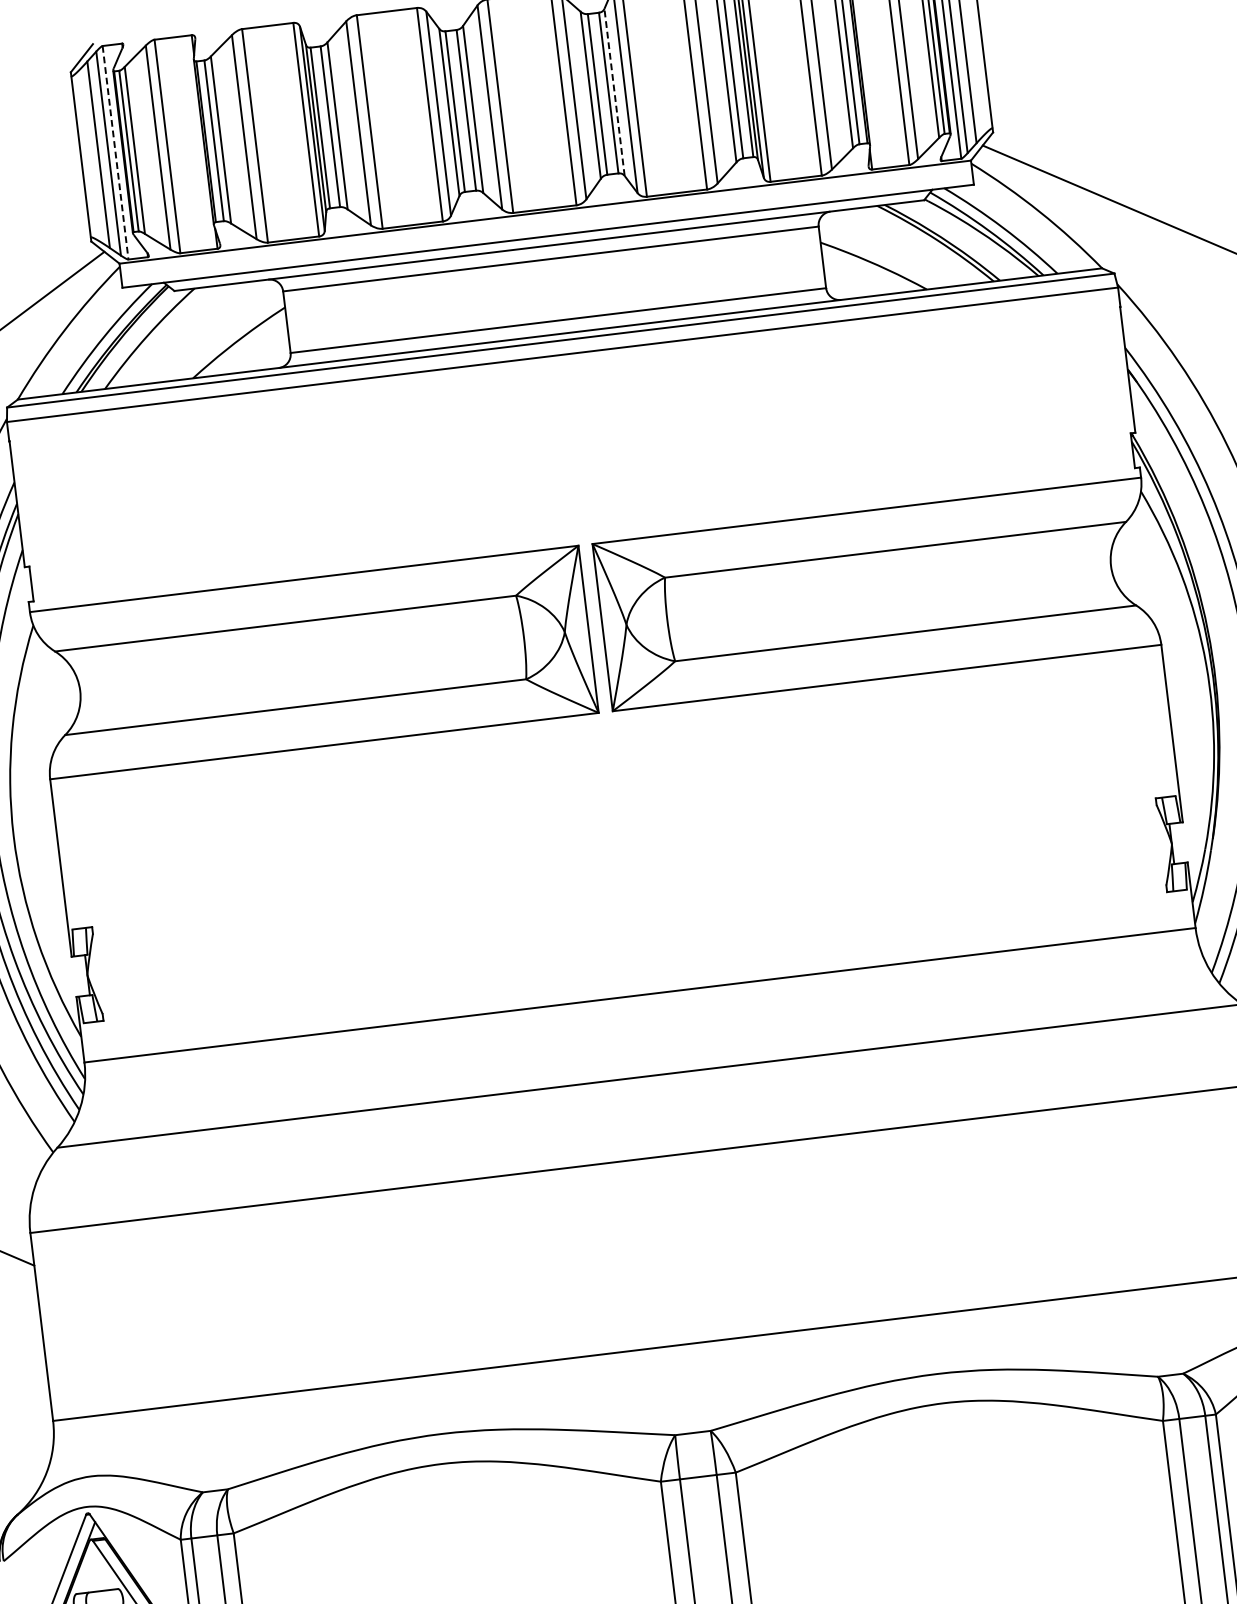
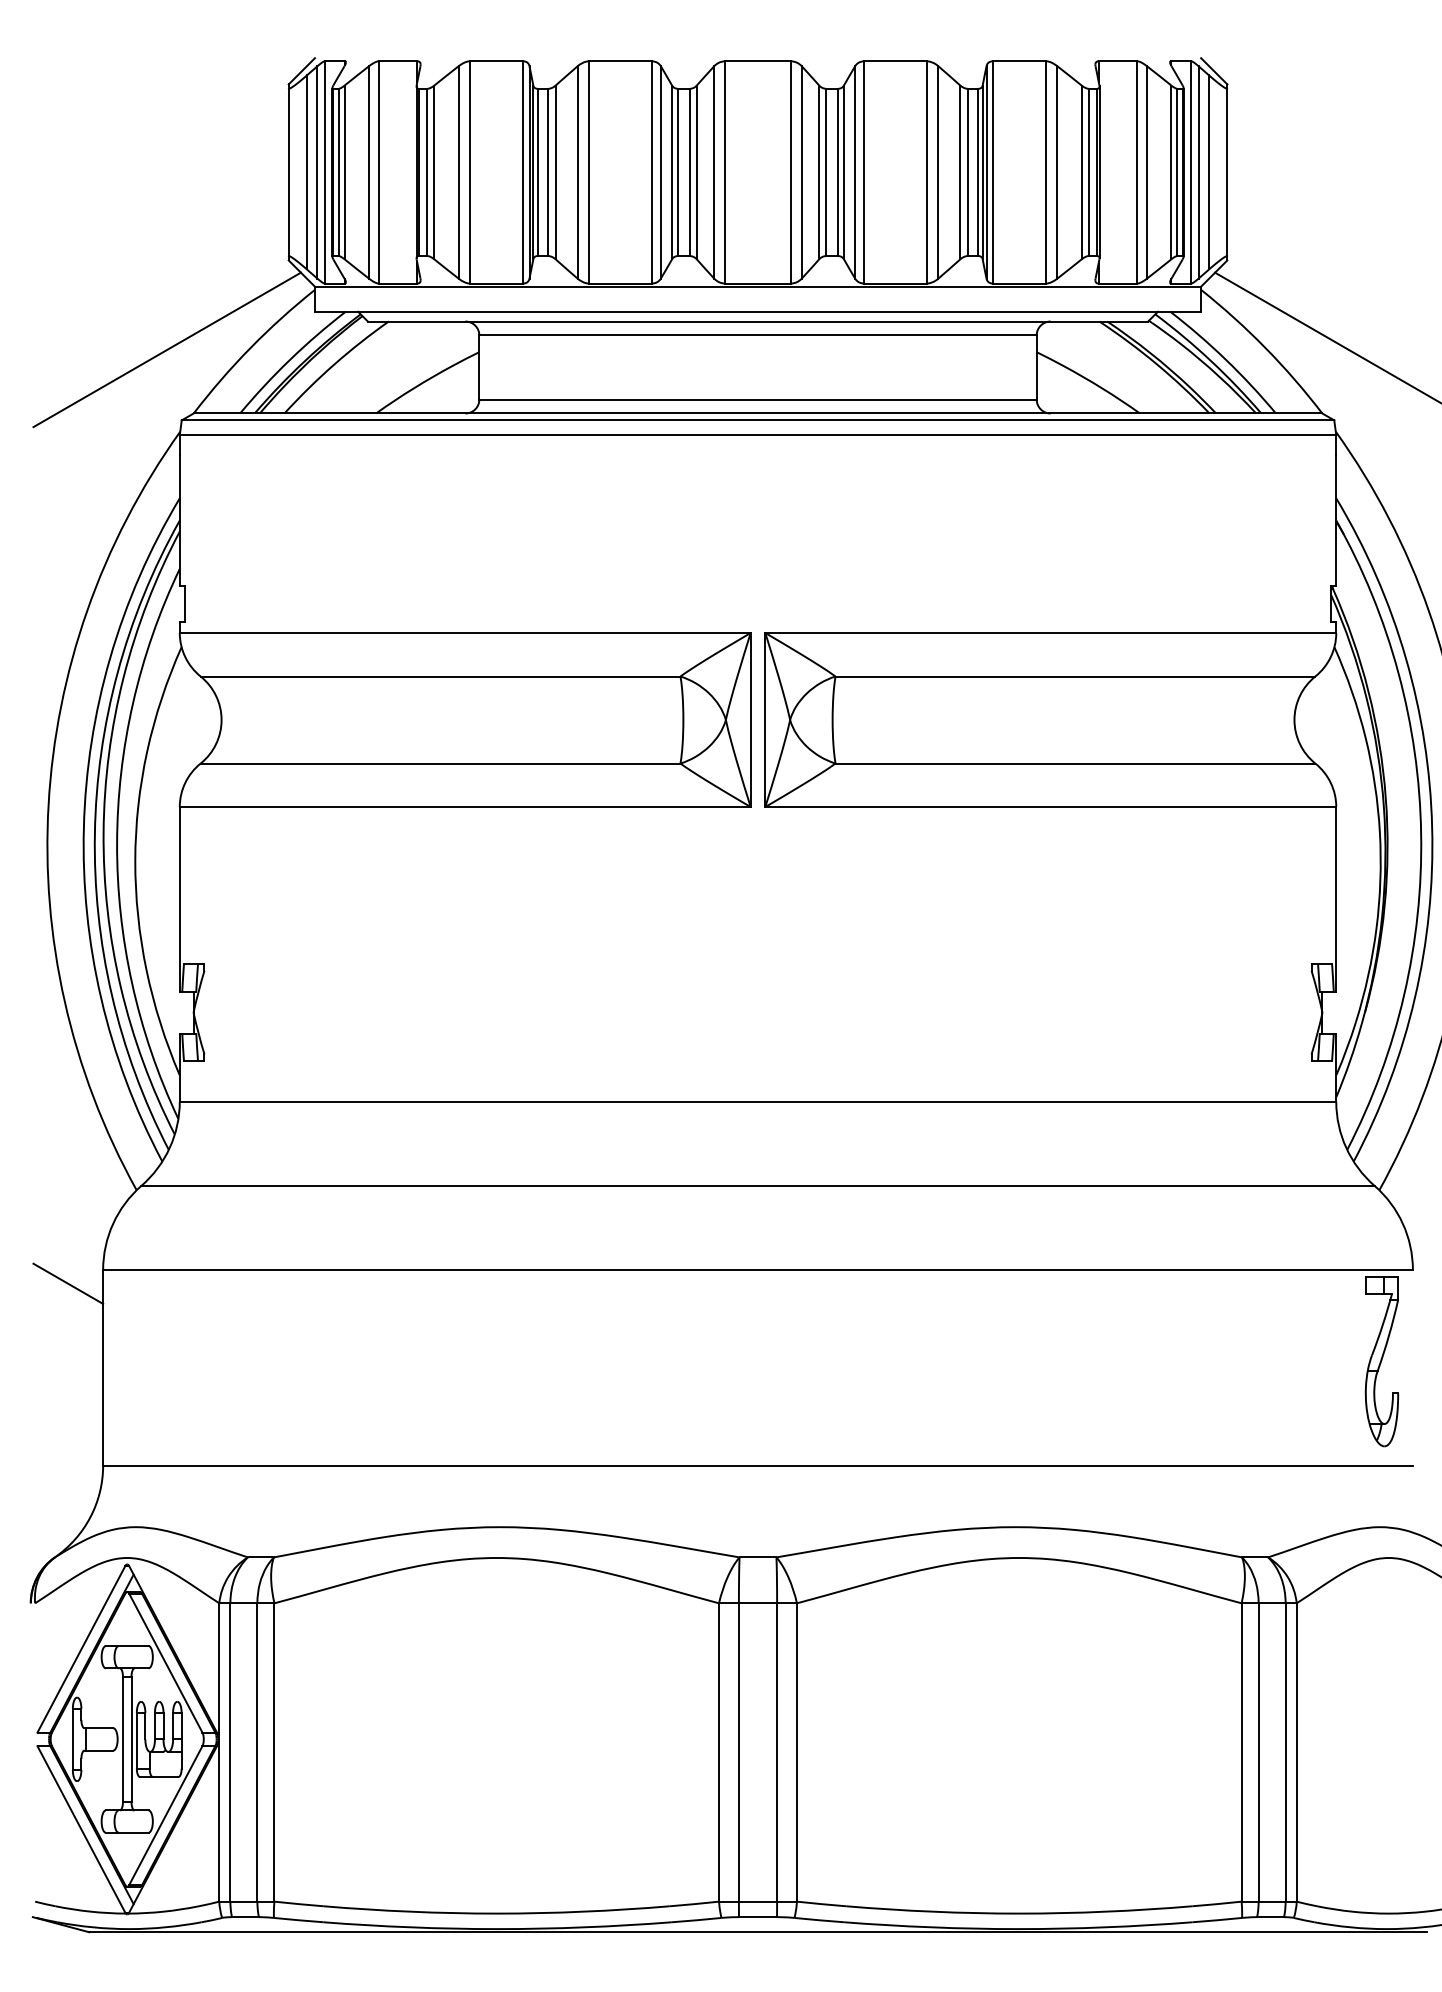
line: (614, 92) -> (843, 172), dashed -> solid
line: (115, 152) -> (324, 172), dashed -> solid

